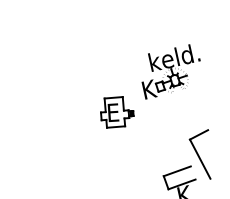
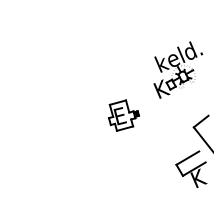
part: (171, 71) -> (178, 69), moved

